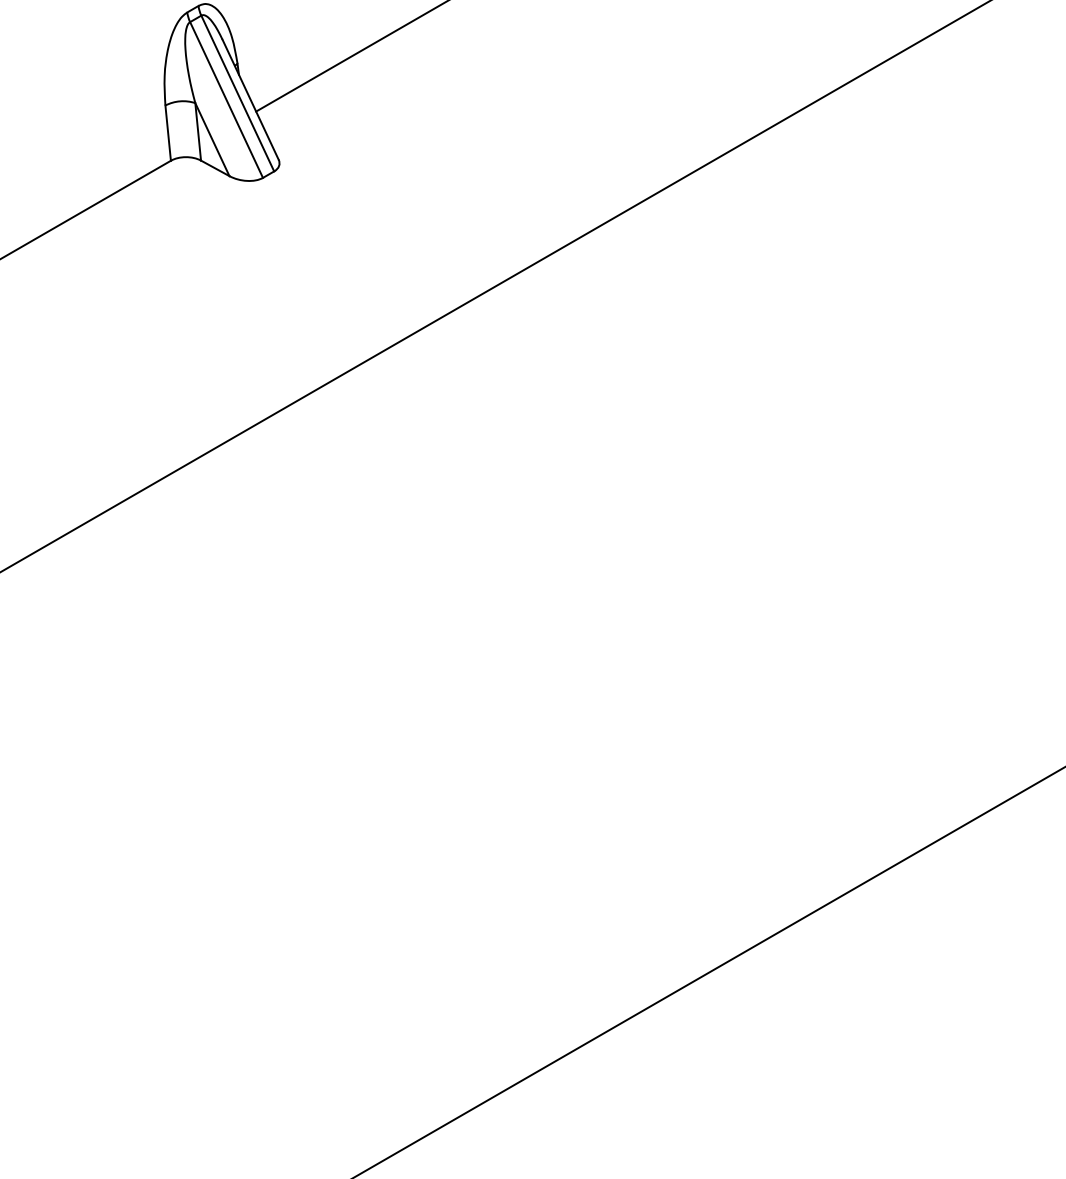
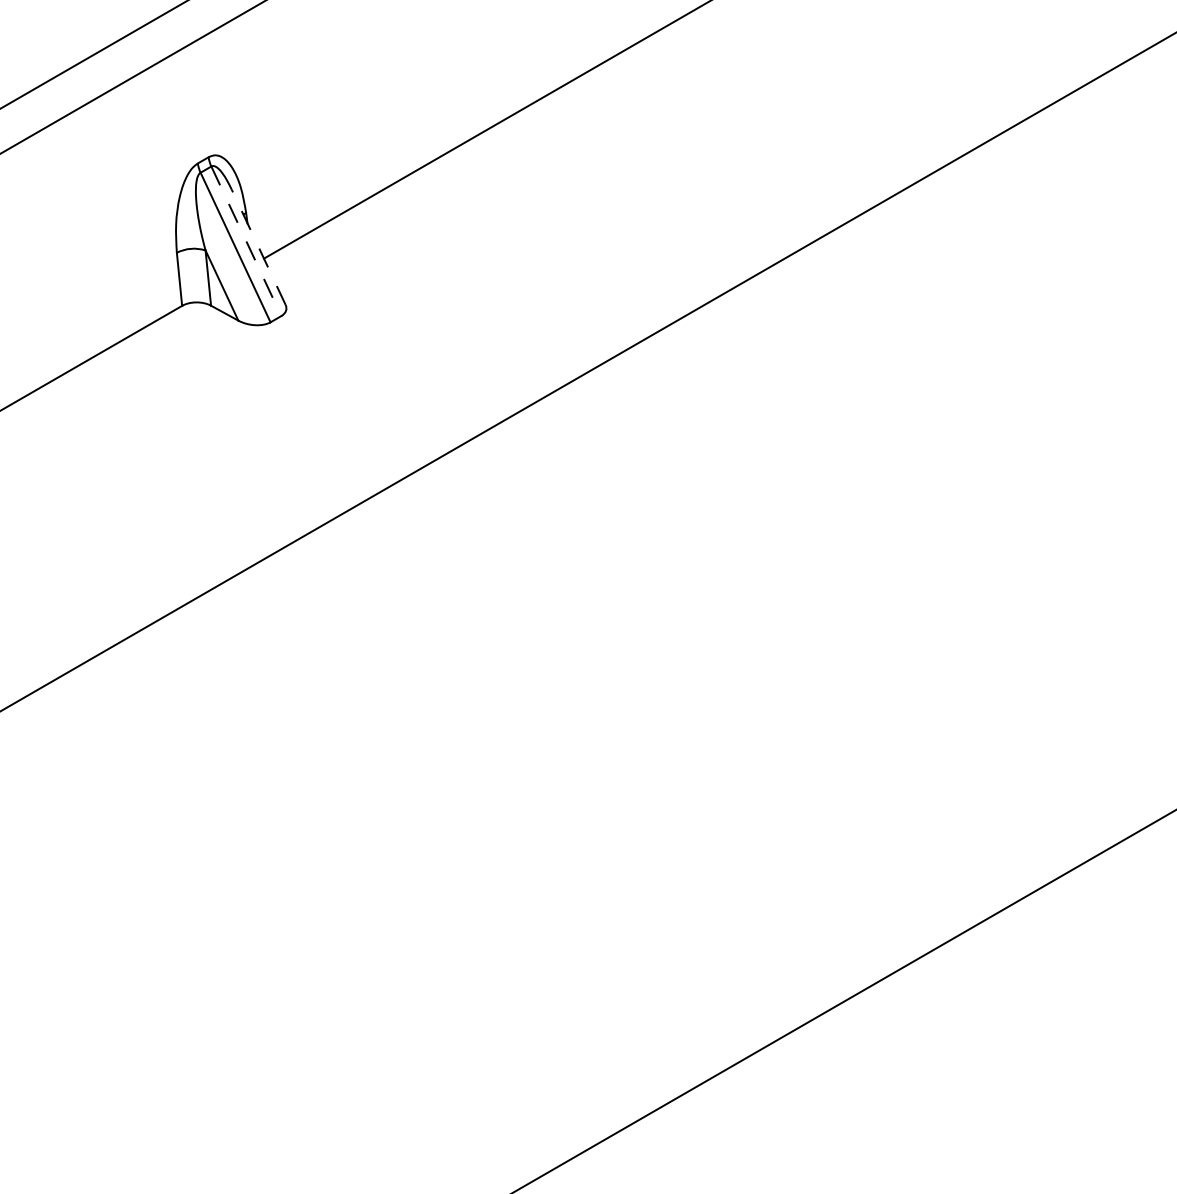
line: (237, 93) -> (246, 241), solid -> dashed
line: (250, 99) -> (258, 247), solid -> dashed

